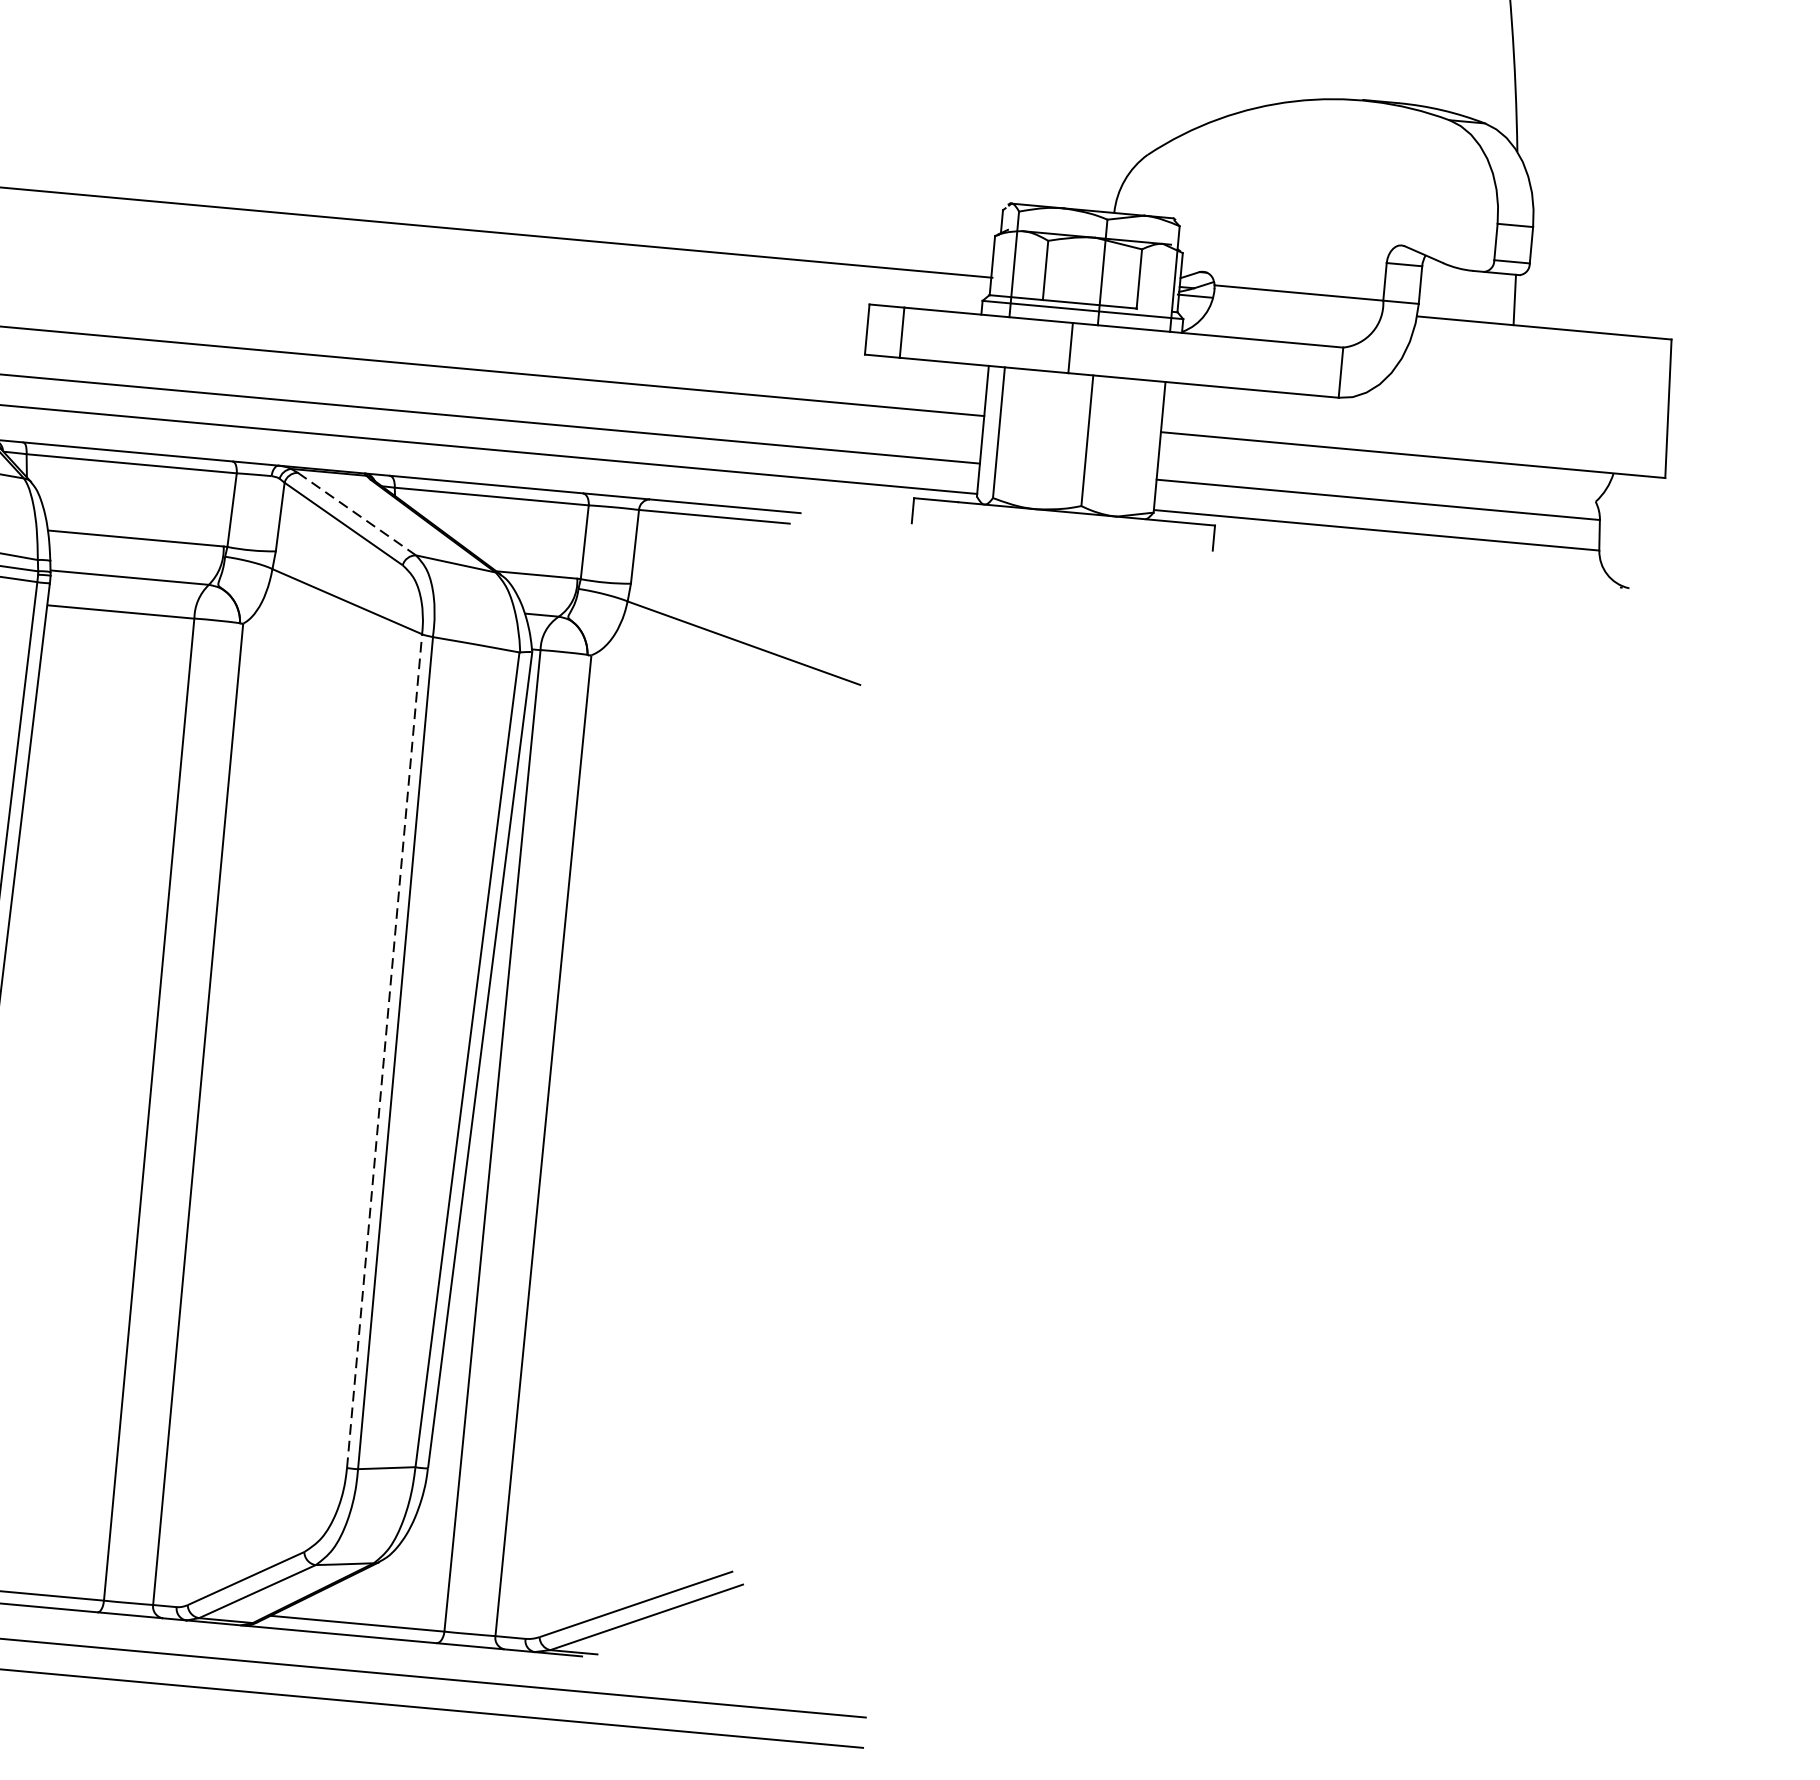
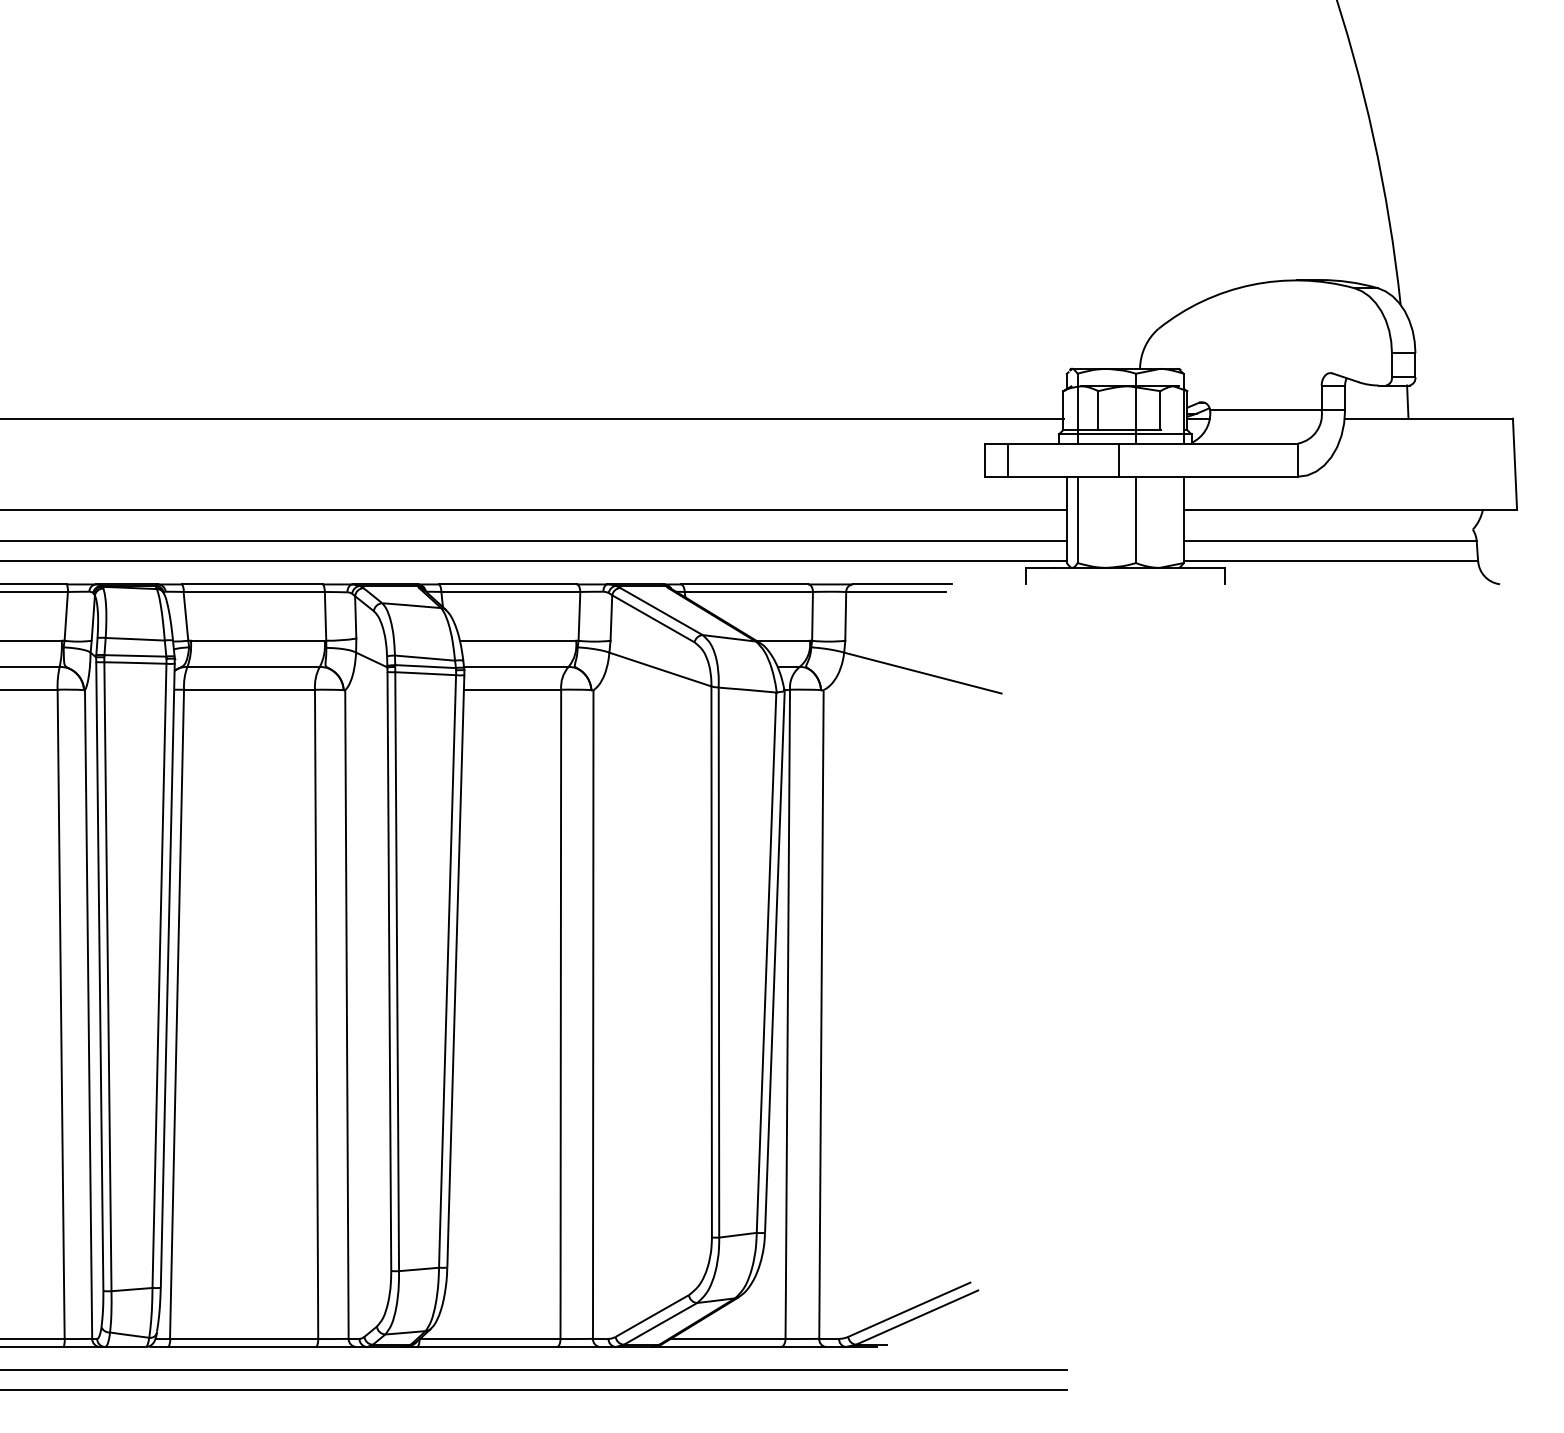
line: (355, 512) -> (660, 610), dashed -> solid
line: (384, 1050) -> (711, 961), dashed -> solid

